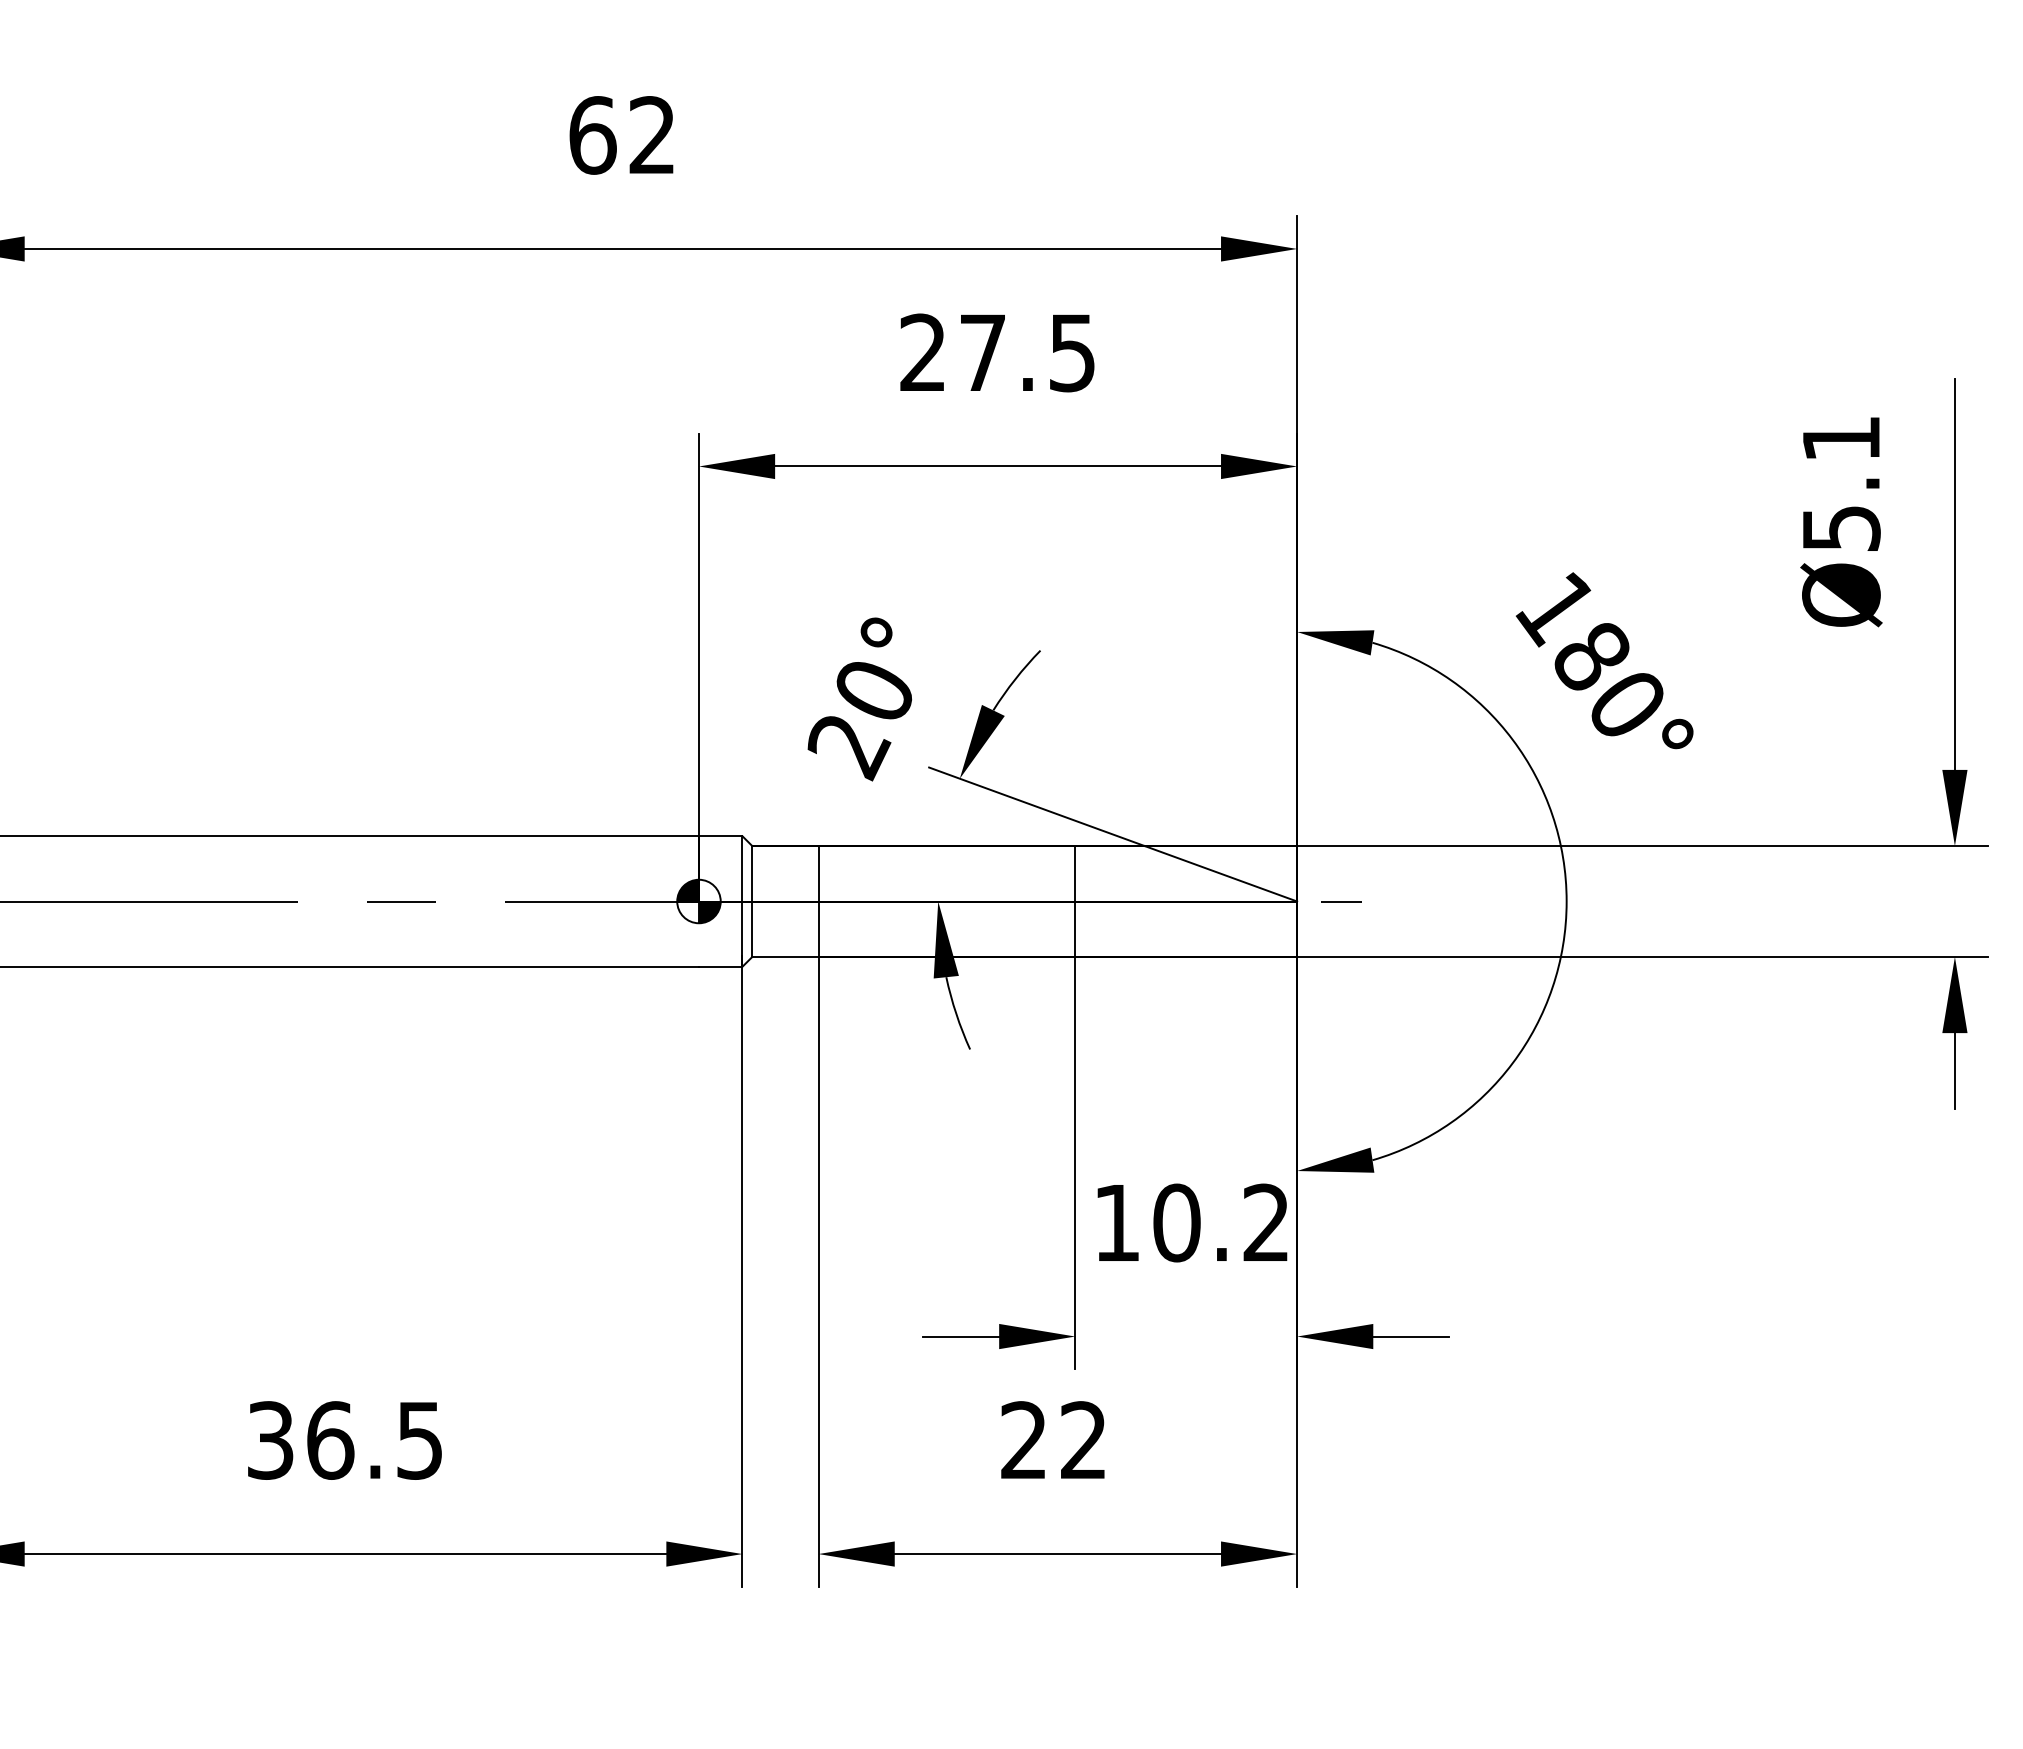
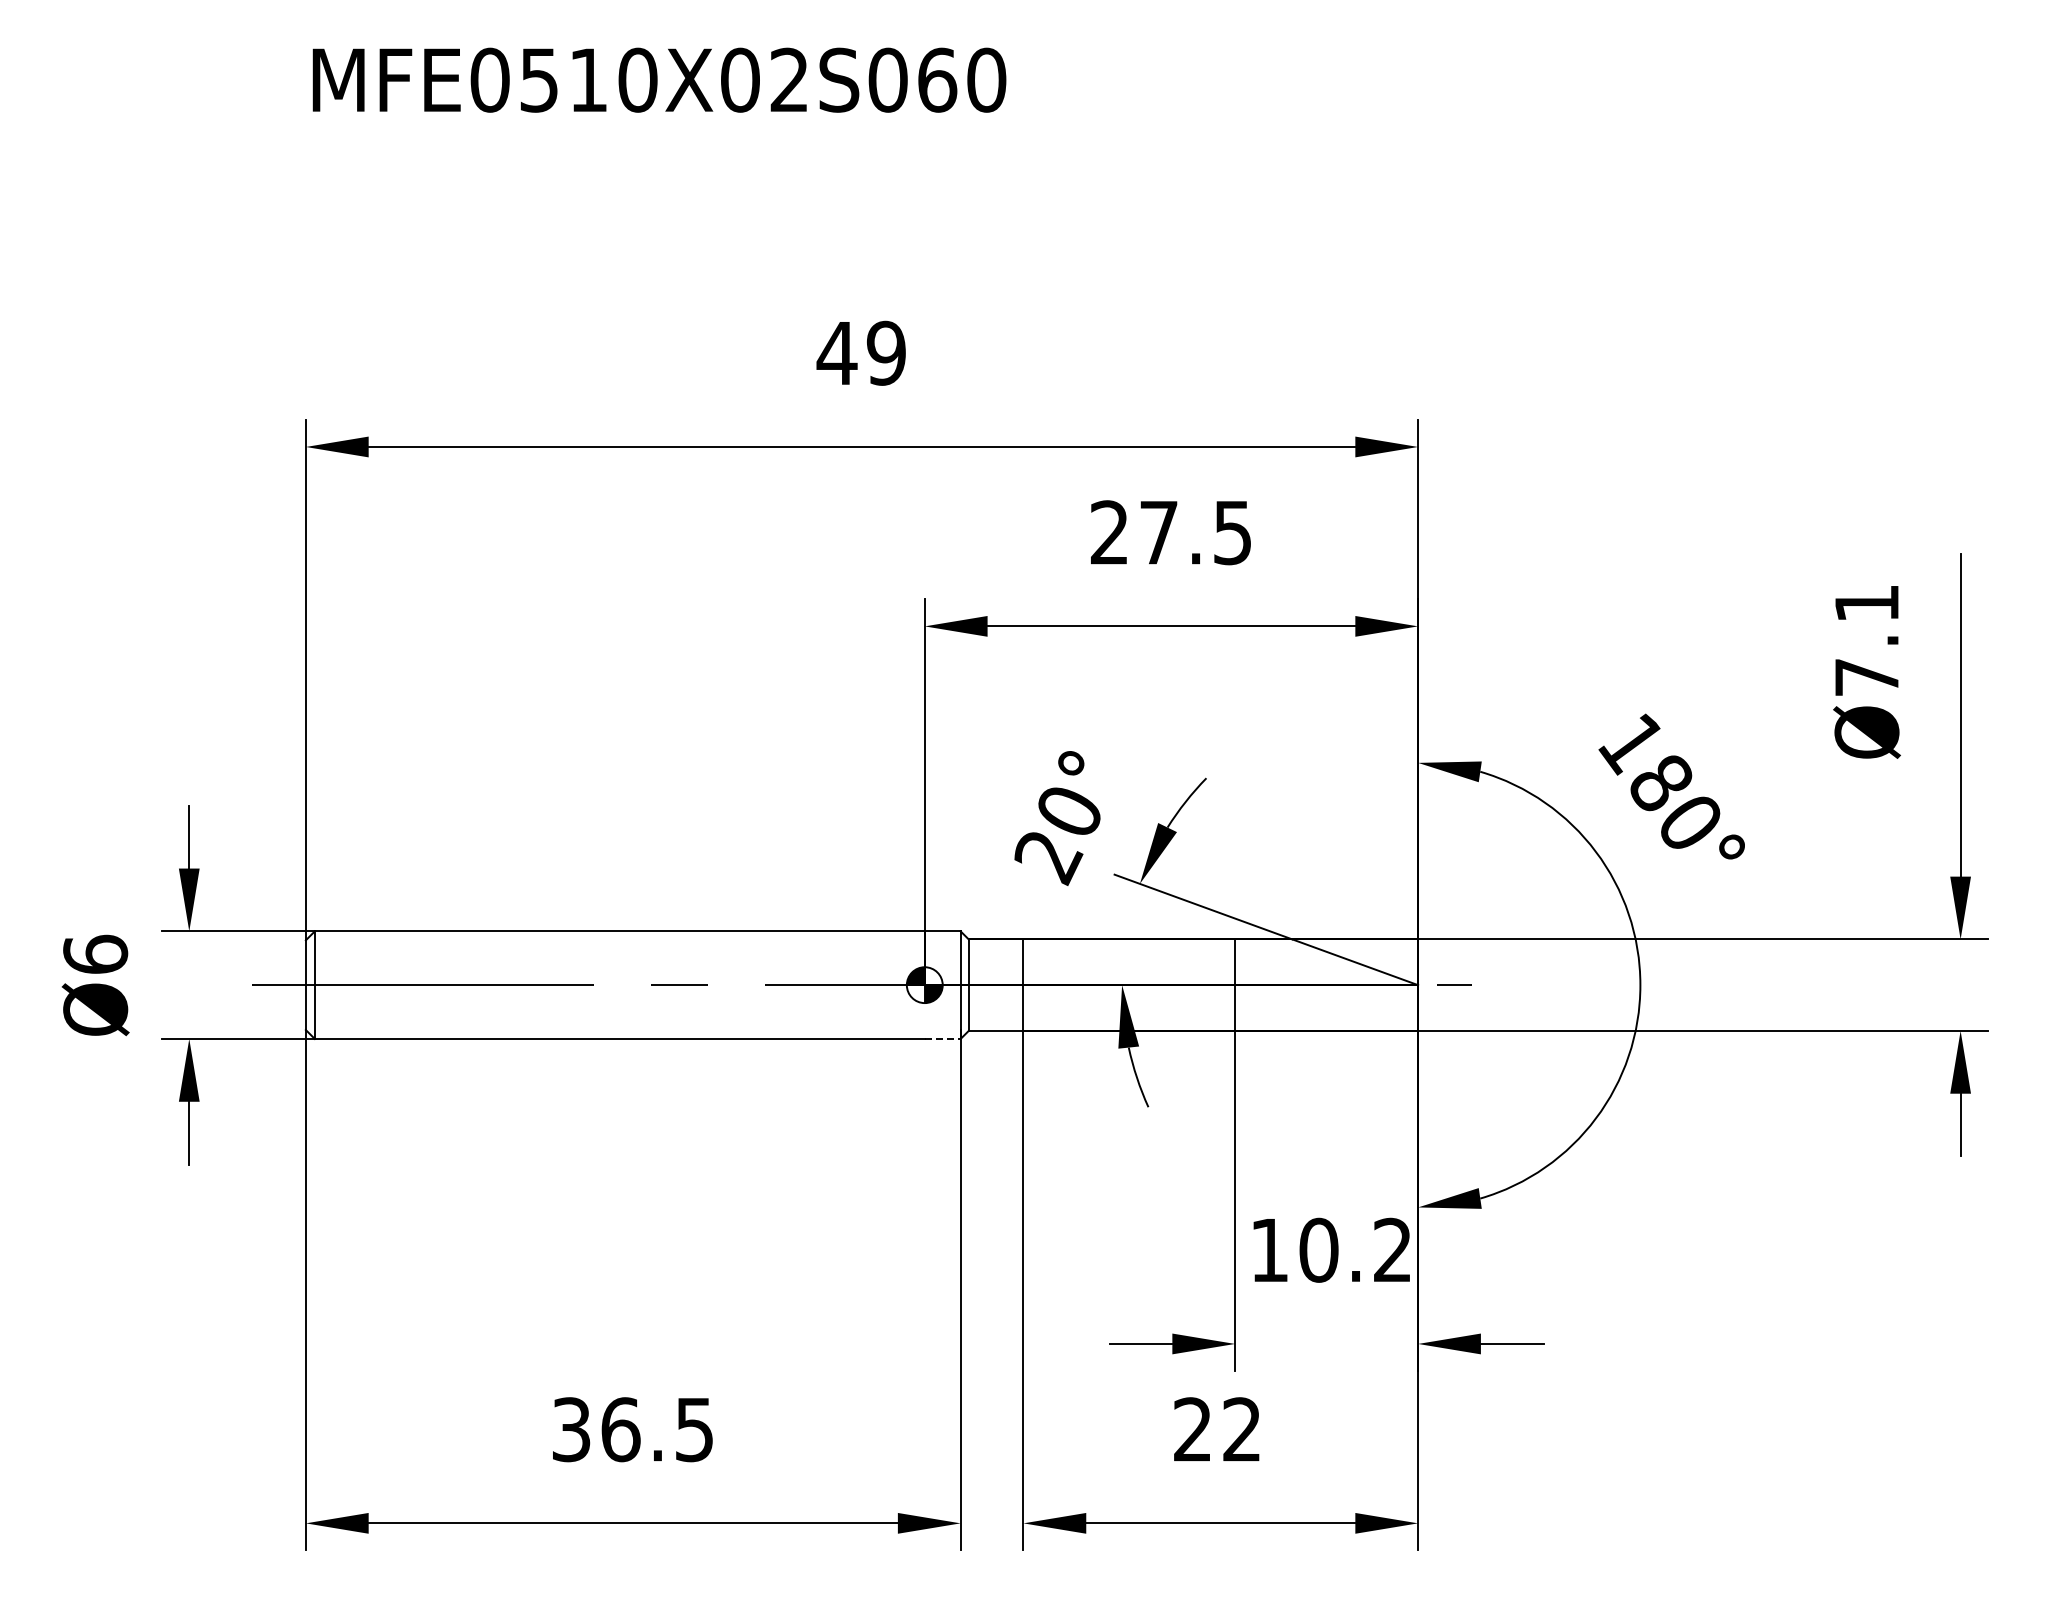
text: (621, 134) -> (860, 352), 62 -> 49
text: (1842, 528) -> (1867, 677), Ø5.1 -> Ø7.1
line: (720, 966) -> (942, 1038), solid -> dashed

